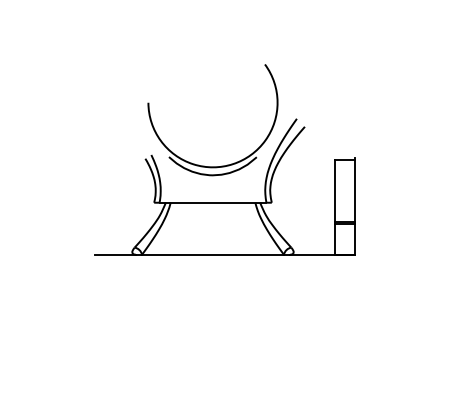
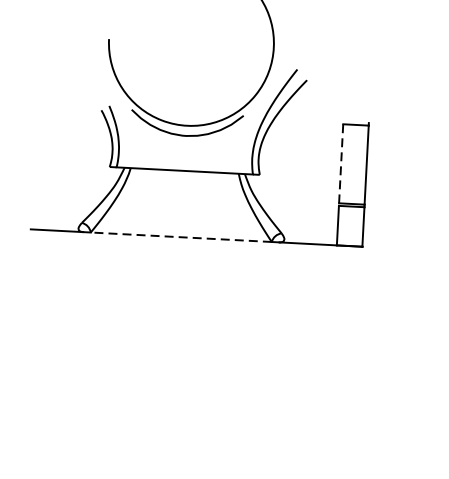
line: (334, 190) -> (340, 163), solid -> dashed
line: (213, 254) -> (181, 237), solid -> dashed

